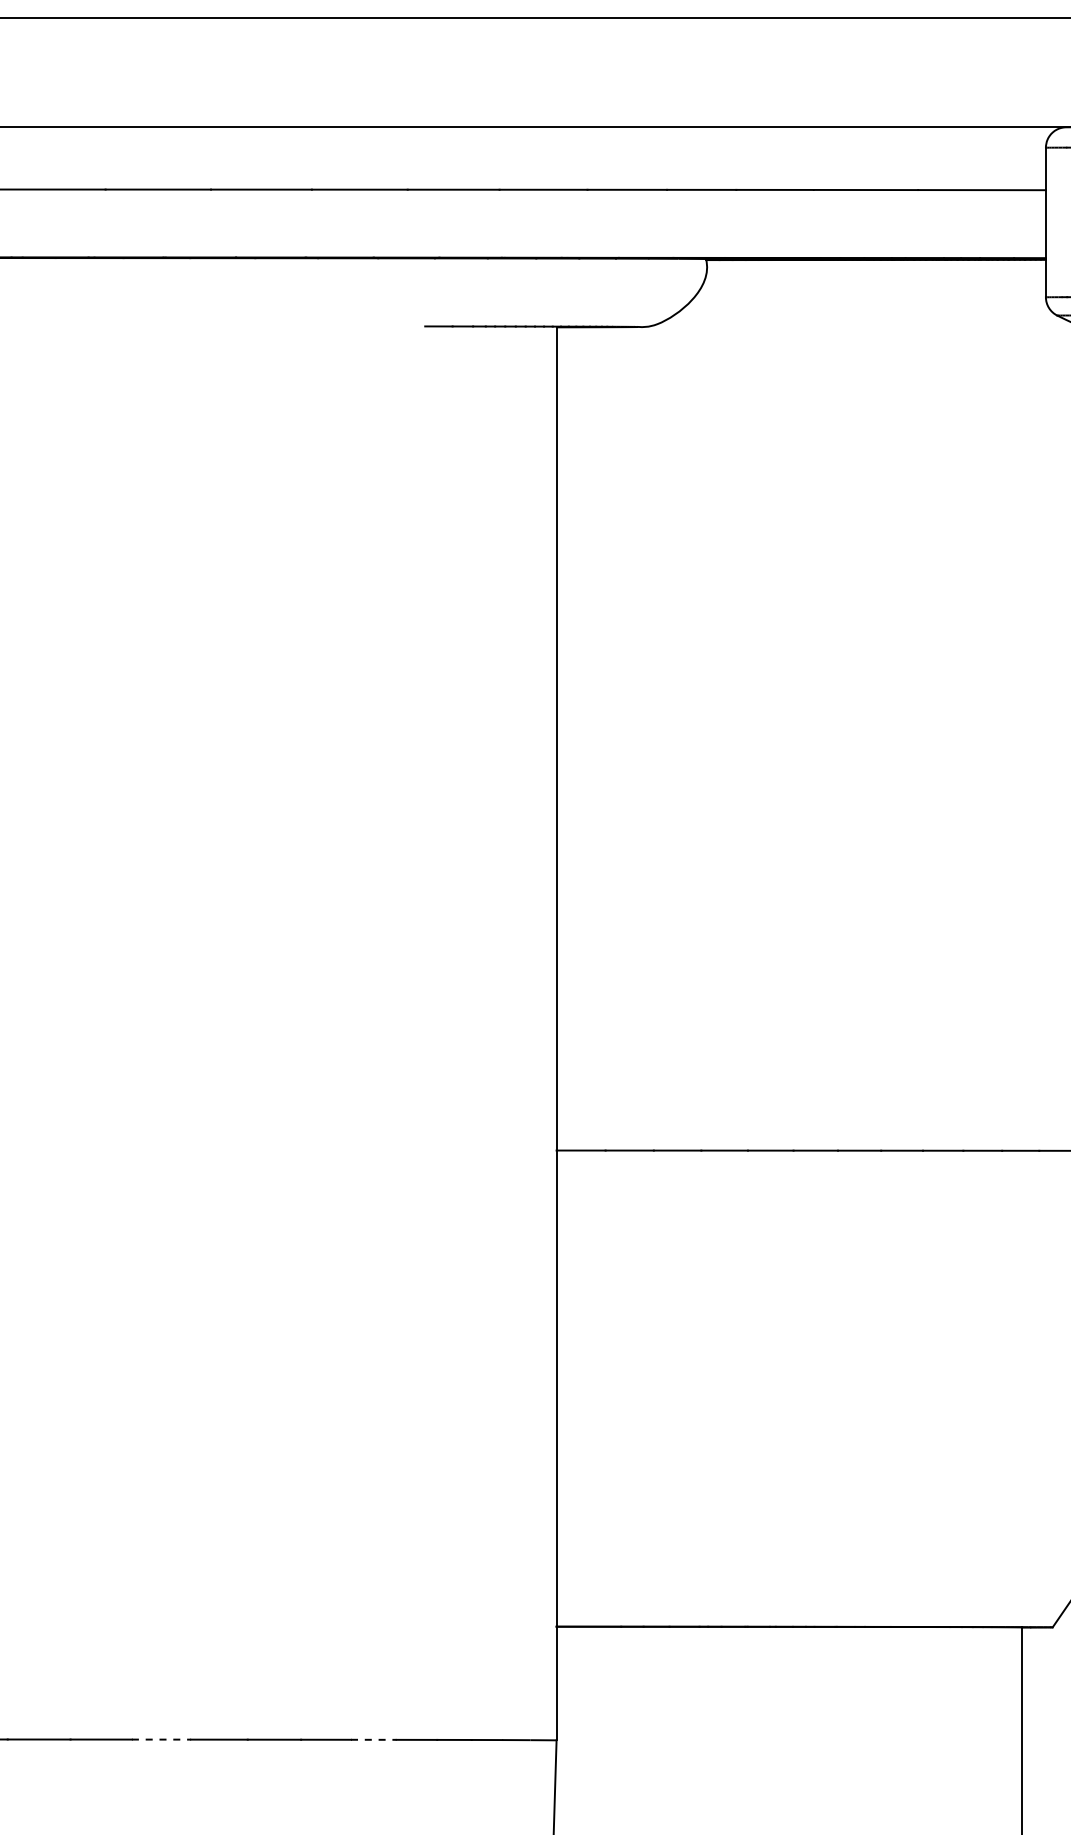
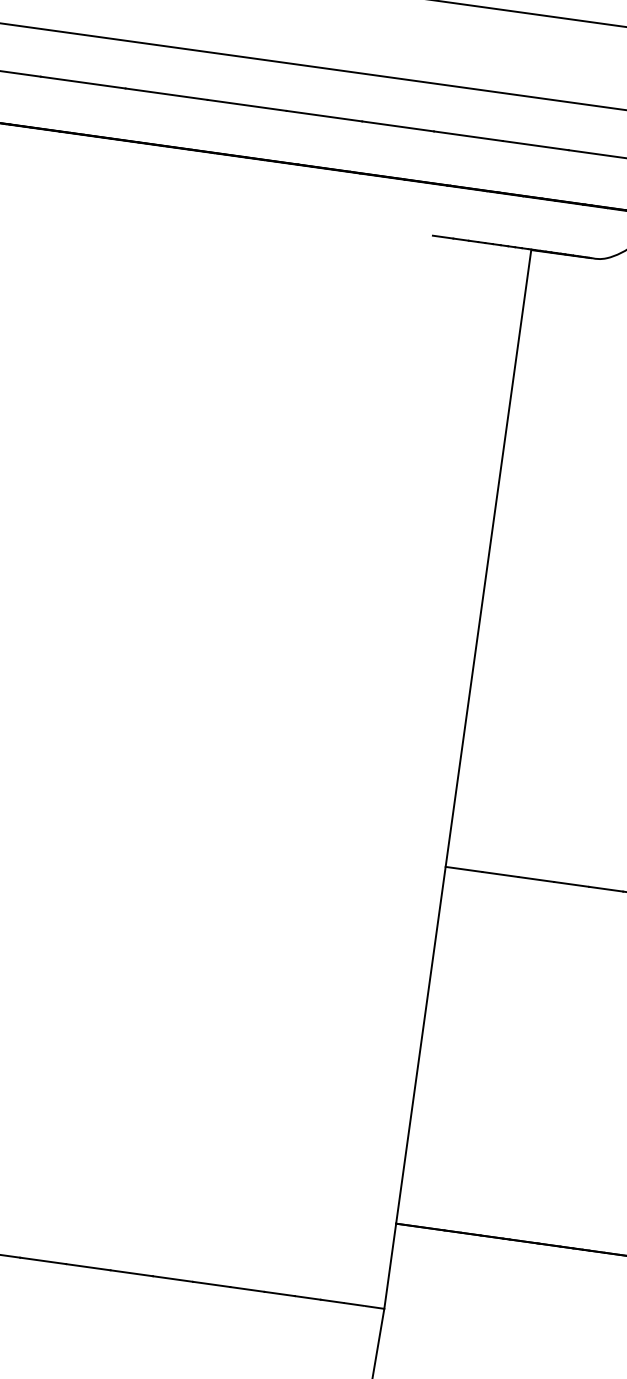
line: (161, 1739) -> (88, 1267), dashed -> solid
line: (373, 1739) -> (247, 1289), dashed -> solid

